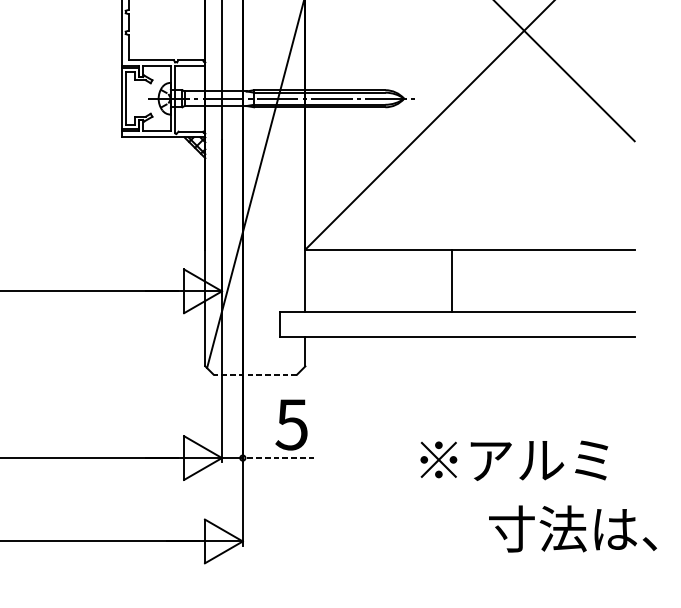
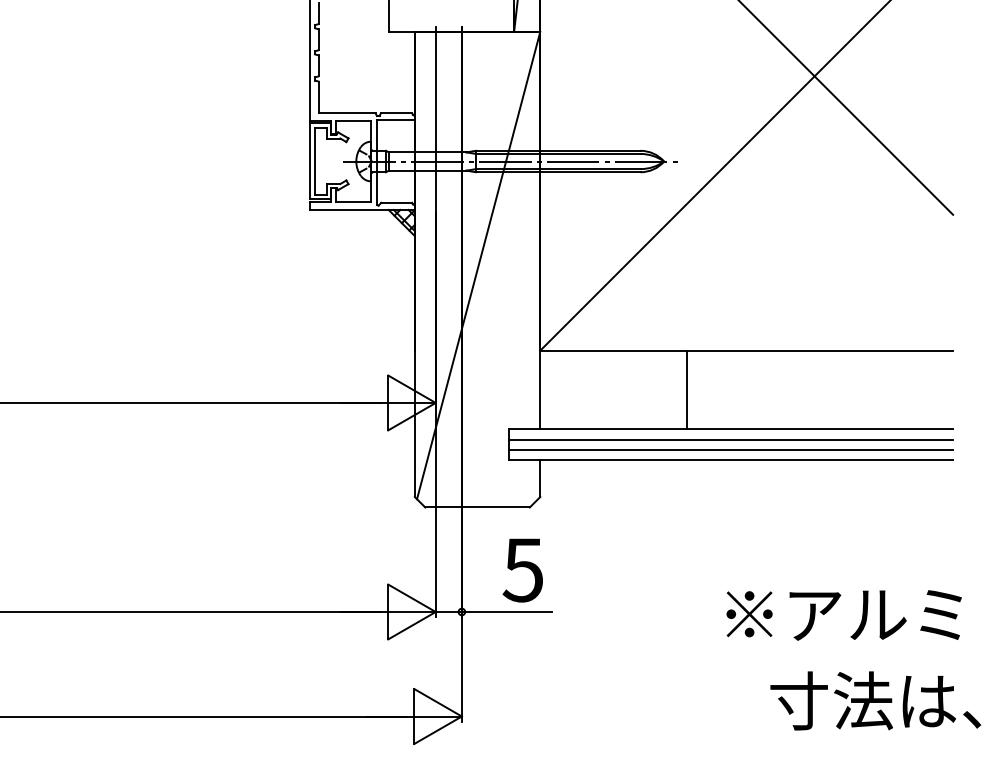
line: (451, 280) -> (686, 389), moved
line: (457, 320) -> (730, 439), added
line: (457, 328) -> (730, 449), added
line: (255, 374) -> (477, 507), dashed -> solid
line: (278, 457) -> (506, 611), dashed -> solid
text: (513, 460) -> (843, 615), moved

